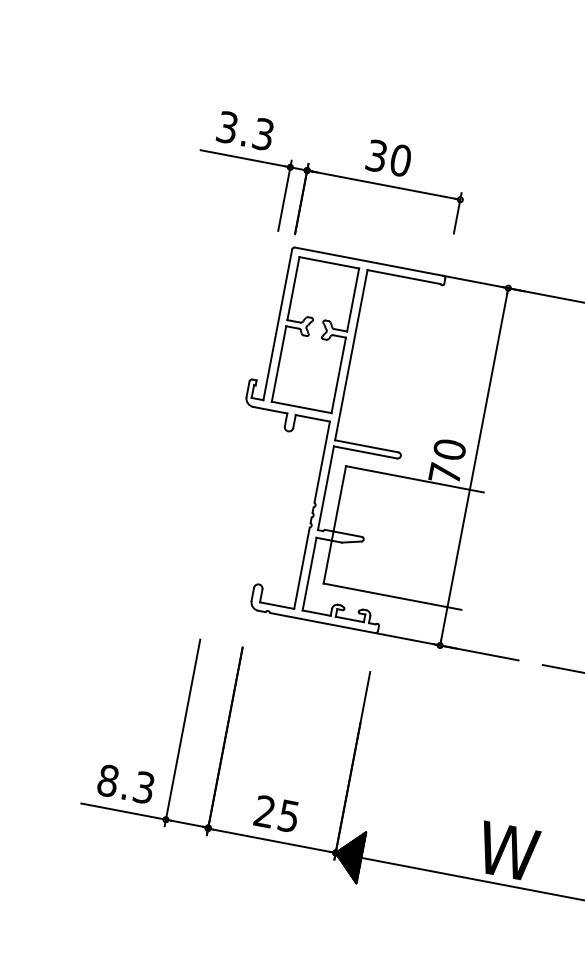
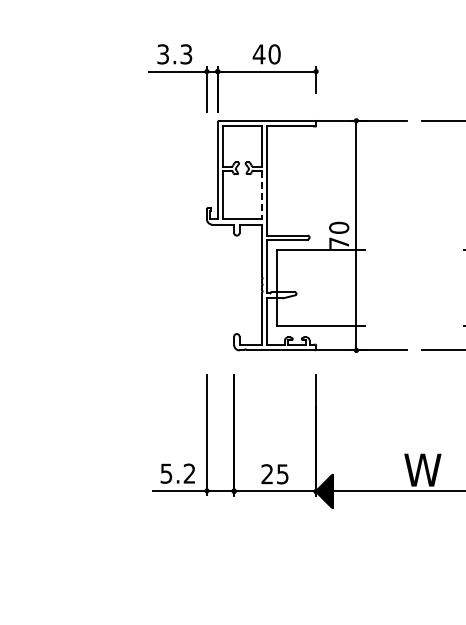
text: (375, 156) -> (258, 54), 30 -> 40
line: (338, 376) -> (261, 195), solid -> dashed
text: (125, 783) -> (177, 473), 8.3 -> 5.2

